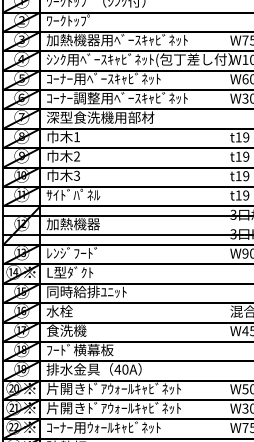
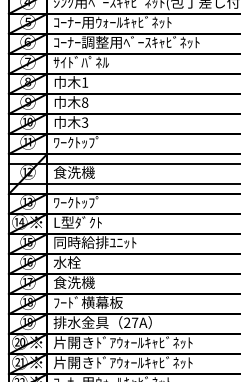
text: (100, 78) -> (109, 22), ｺｰﾅｰ用ﾍﾞｰｽｷｬﾋﾞﾈｯﾄ -> ｺｰﾅｰ用ｳｫｰﾙｷｬﾋﾞﾈｯﾄ
text: (100, 117) -> (109, 62), 深型食洗機用部材 -> ｻｲﾄﾞﾊﾟﾈﾙ
text: (77, 156) -> (85, 102), 2 -> 8
text: (73, 194) -> (81, 141), ｻｲﾄﾞﾊﾟﾈﾙ -> ﾜｰｸﾄｯﾌﾟ
text: (72, 224) -> (80, 172), 加熱機器 -> 食洗機
text: (72, 252) -> (80, 201), ﾚﾝｼﾞﾌｰﾄﾞ -> ﾜｰｸﾄｯﾌﾟ
text: (121, 369) -> (131, 322), 40A -> 27A

